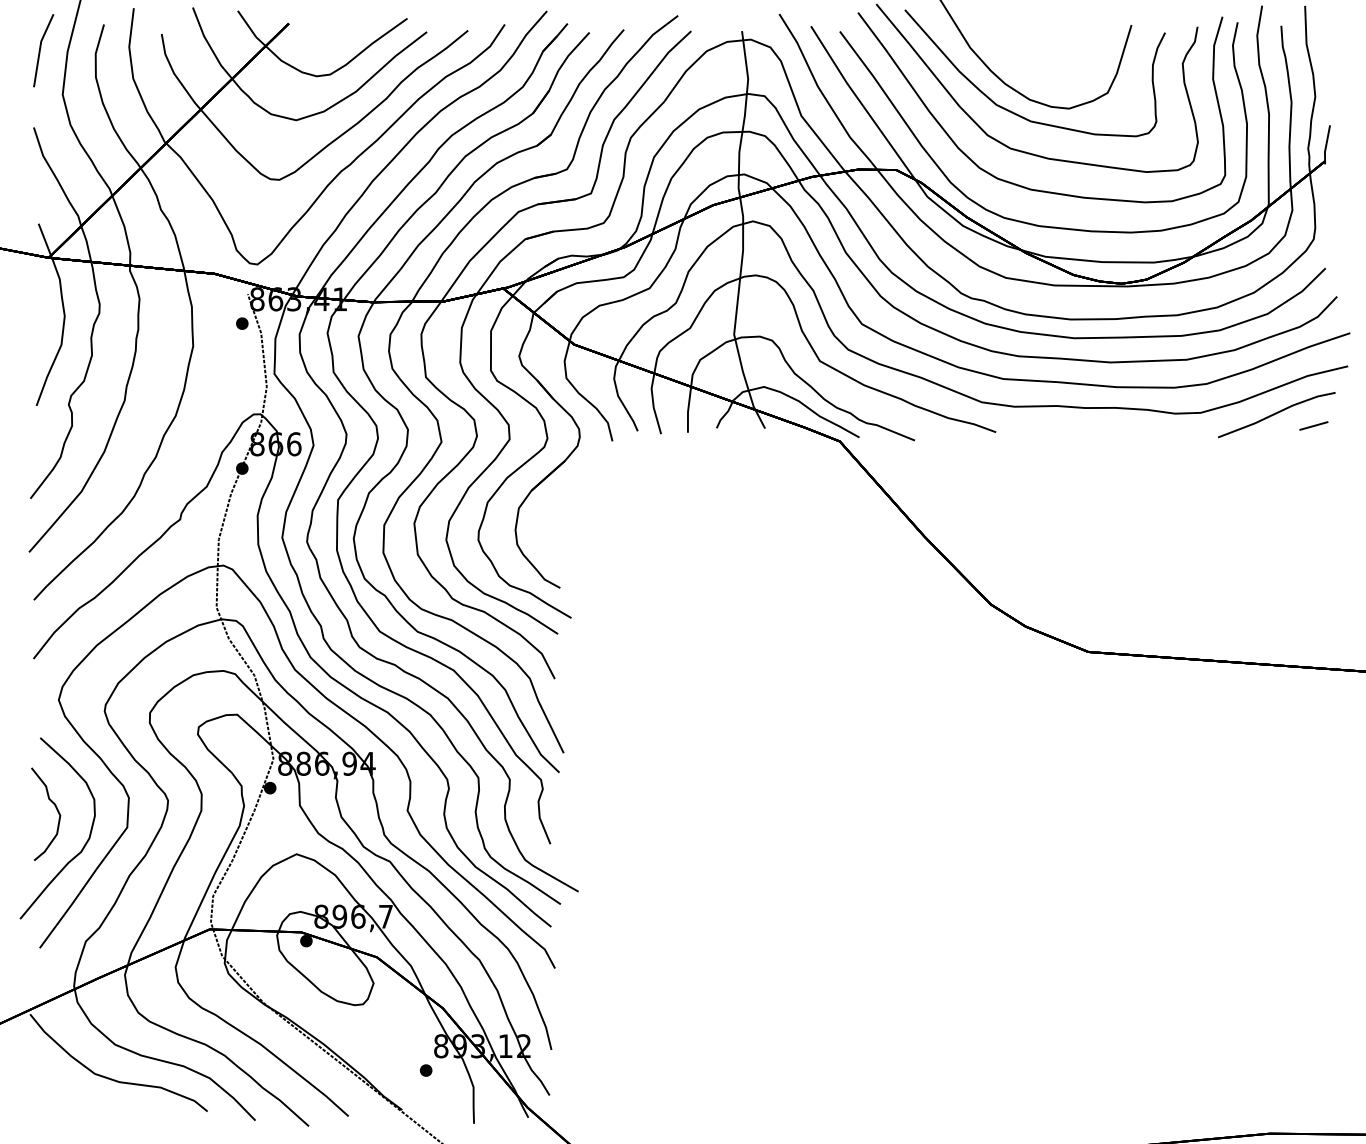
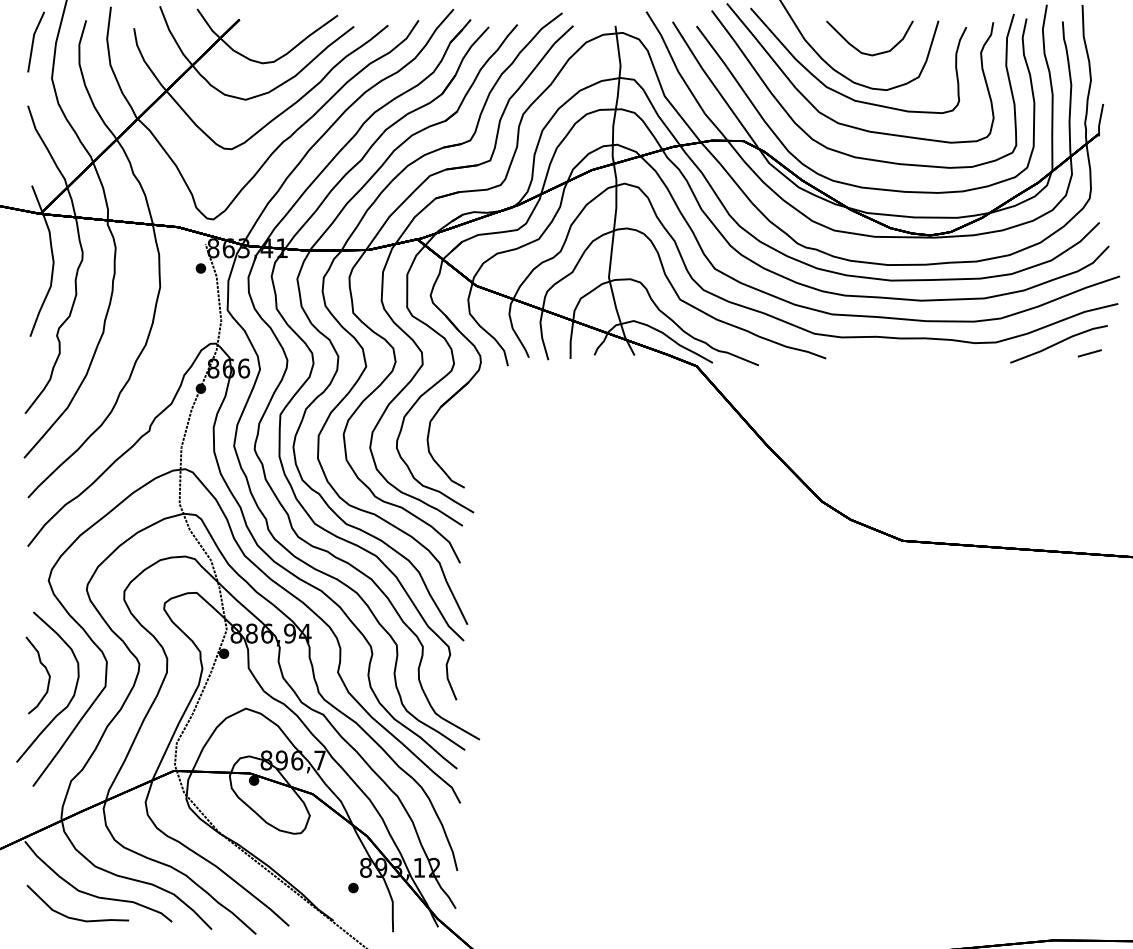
part: (1042, 63) -> (864, 52), added
curve: (89, 1106) -> (74, 917), added

